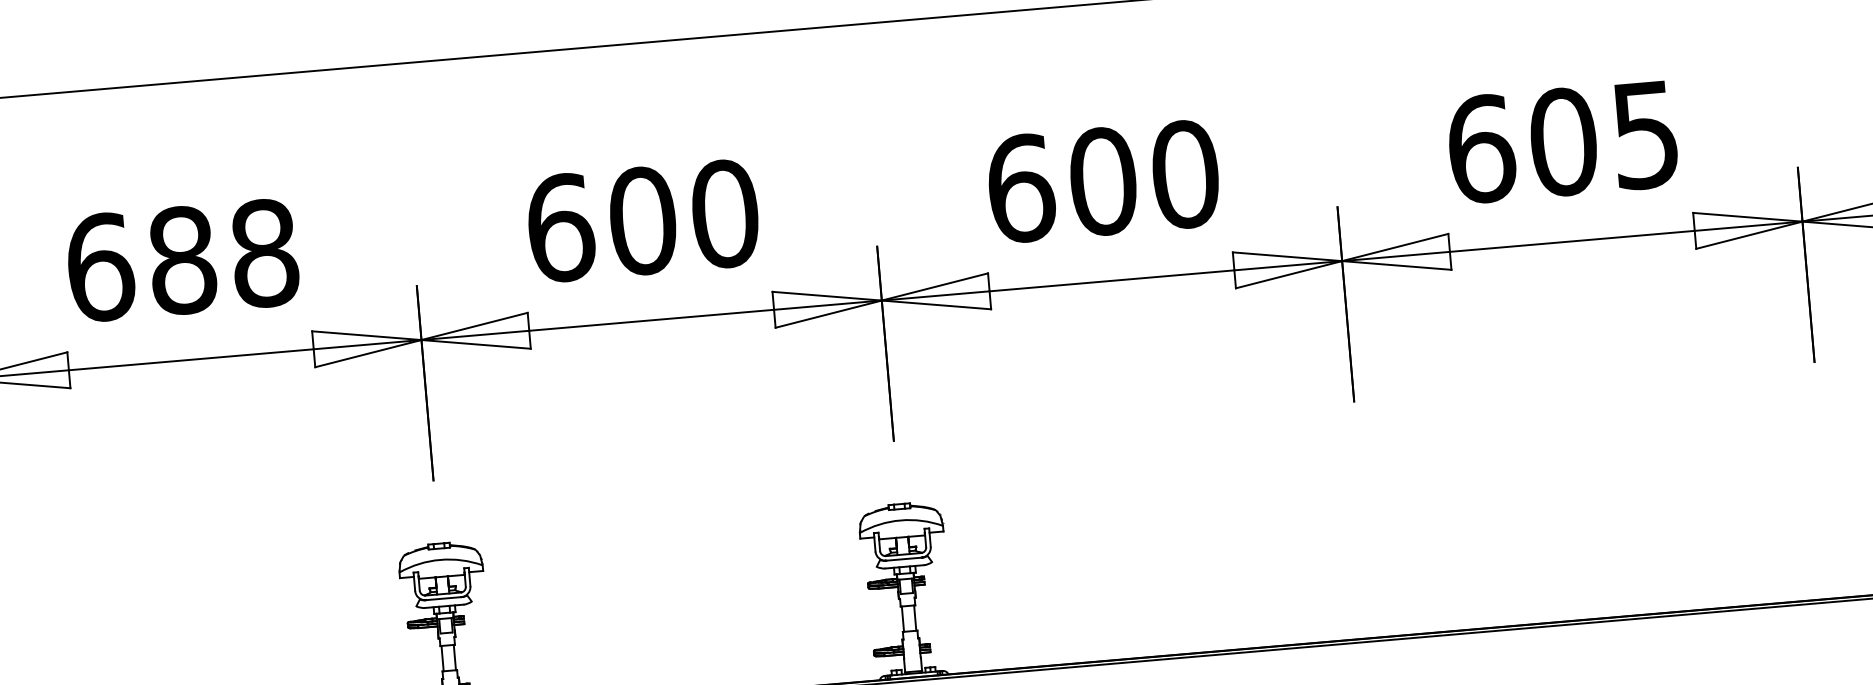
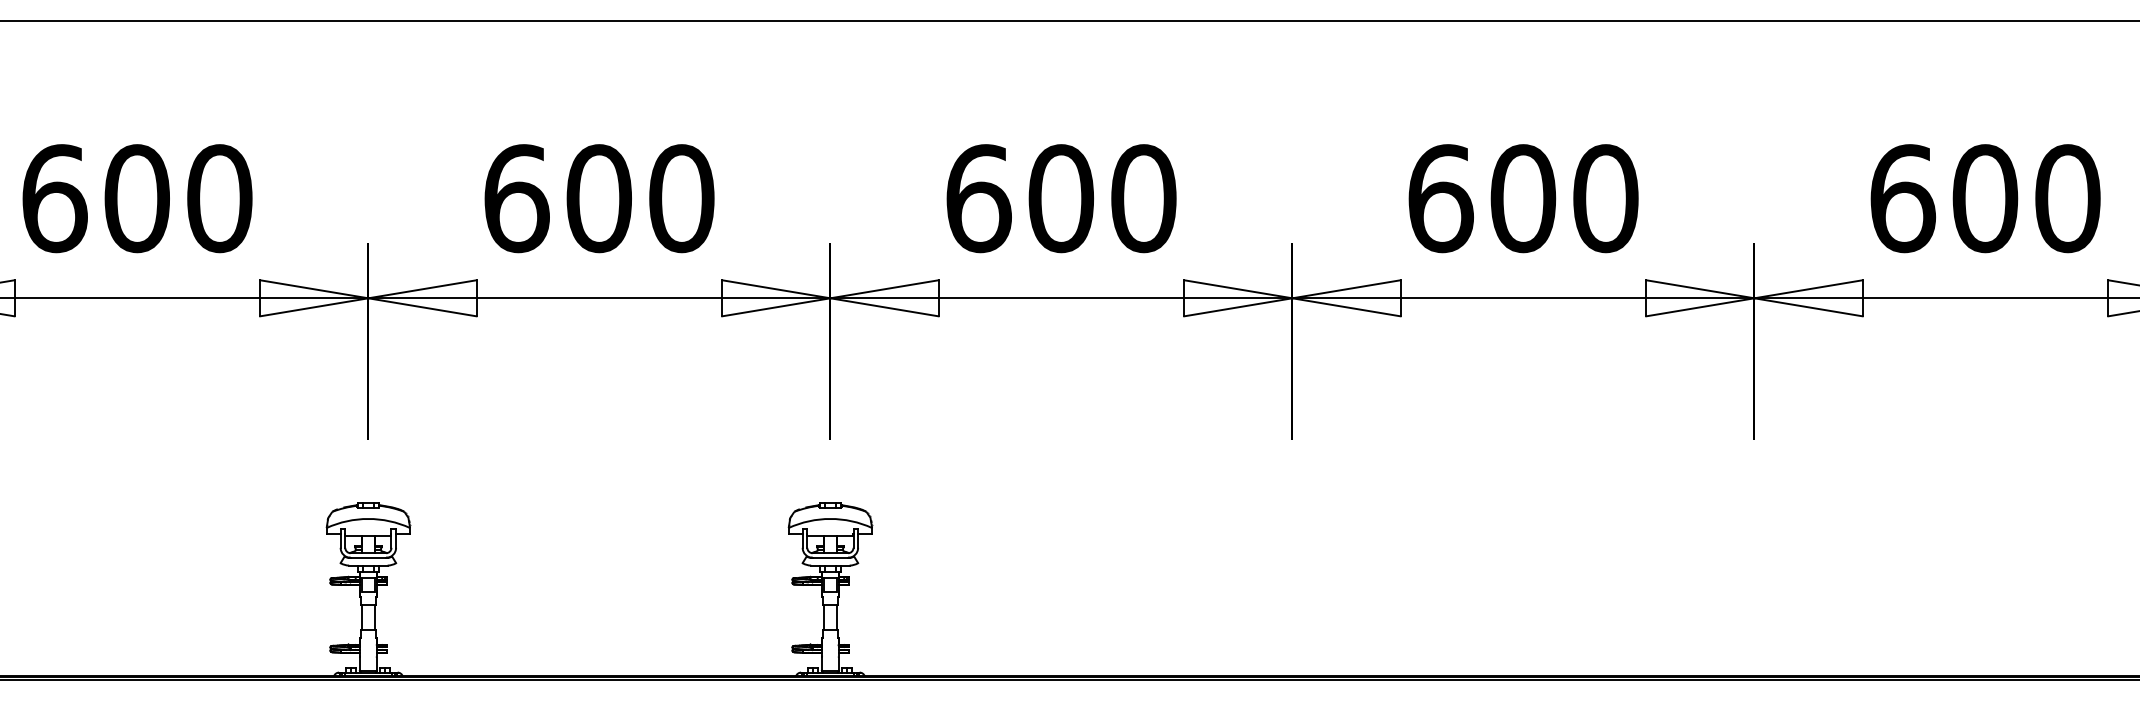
text: (1645, 134) -> (1605, 198), 605 -> 600
text: (223, 256) -> (178, 198), 688 -> 600

